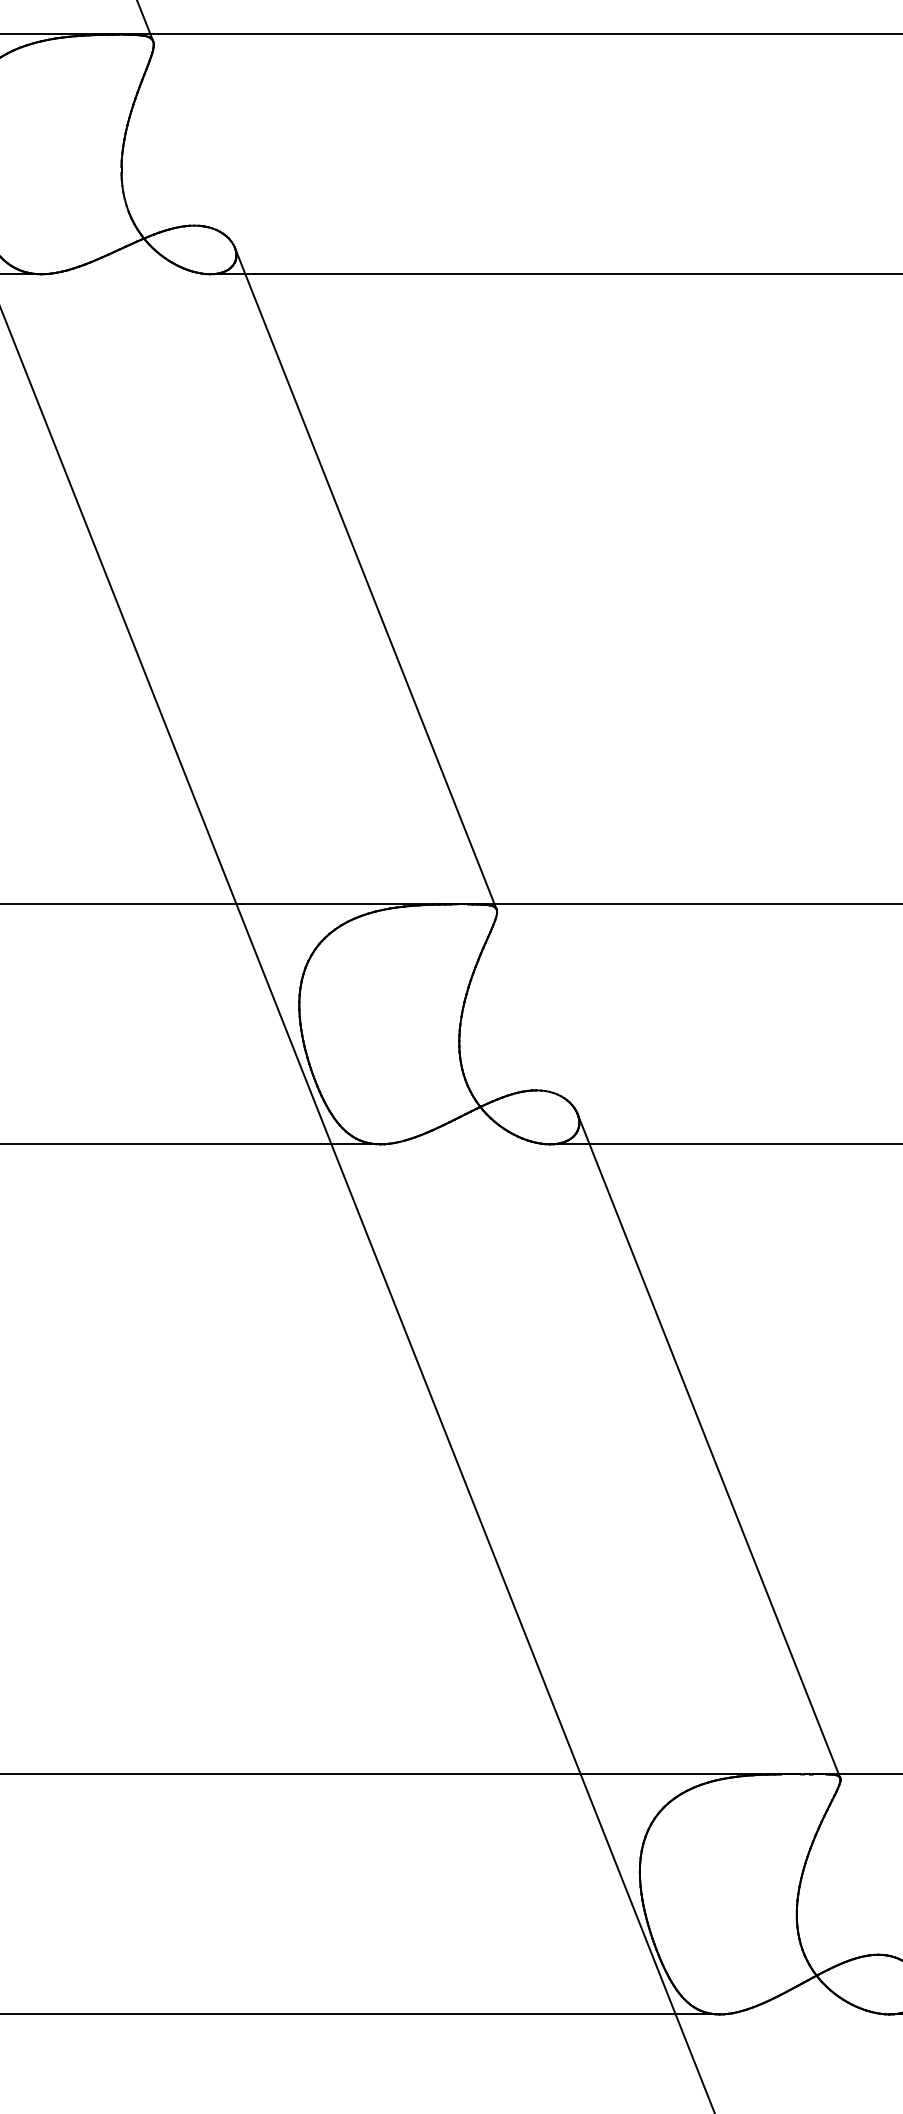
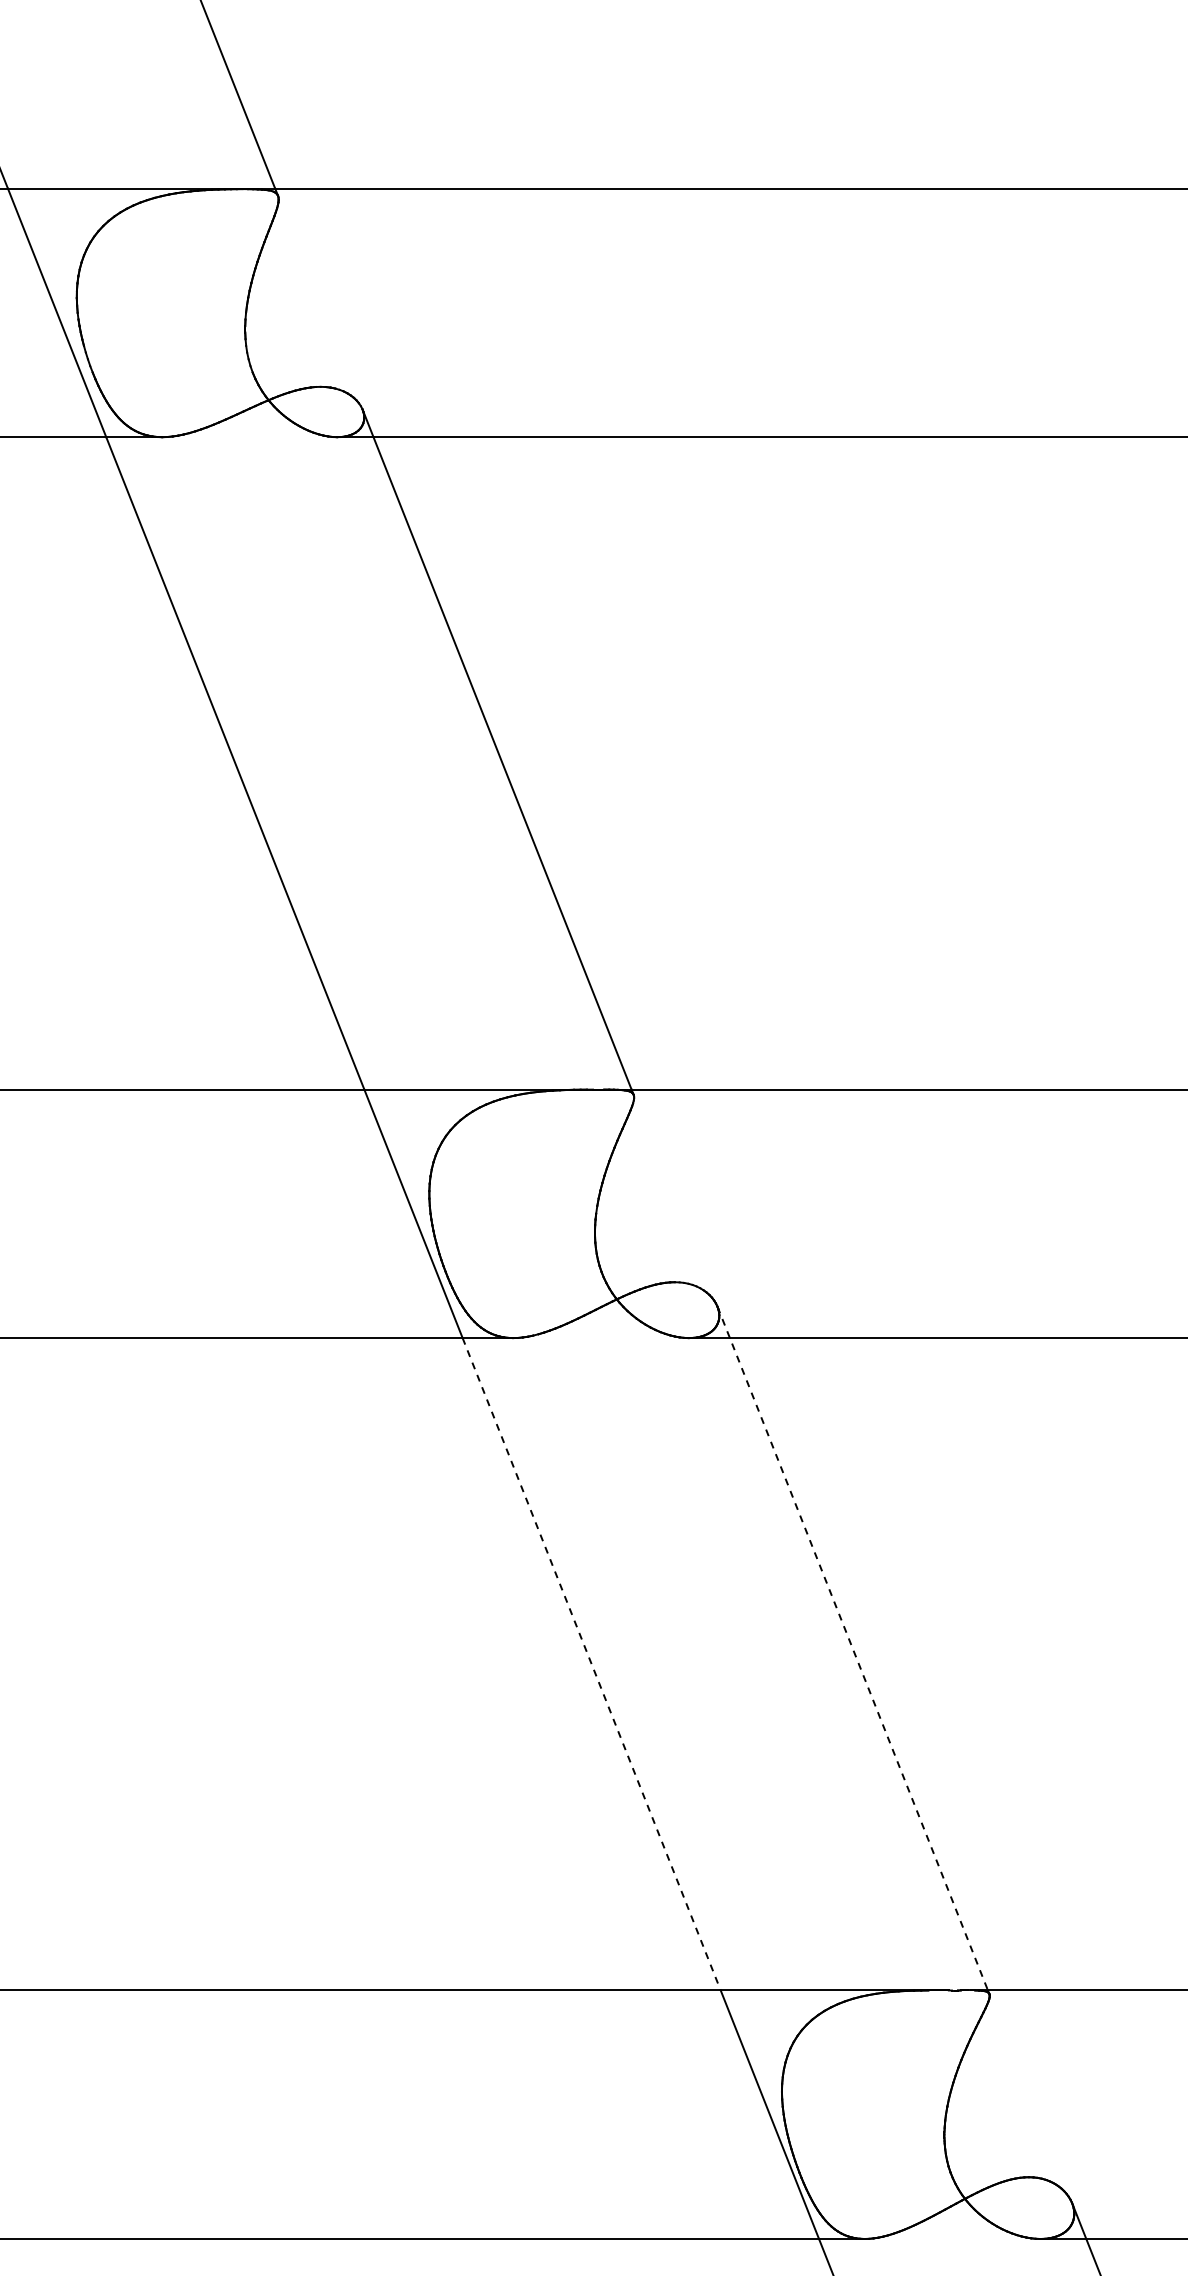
line: (707, 1444) -> (852, 1648), solid -> dashed
line: (455, 1459) -> (591, 1664), solid -> dashed

